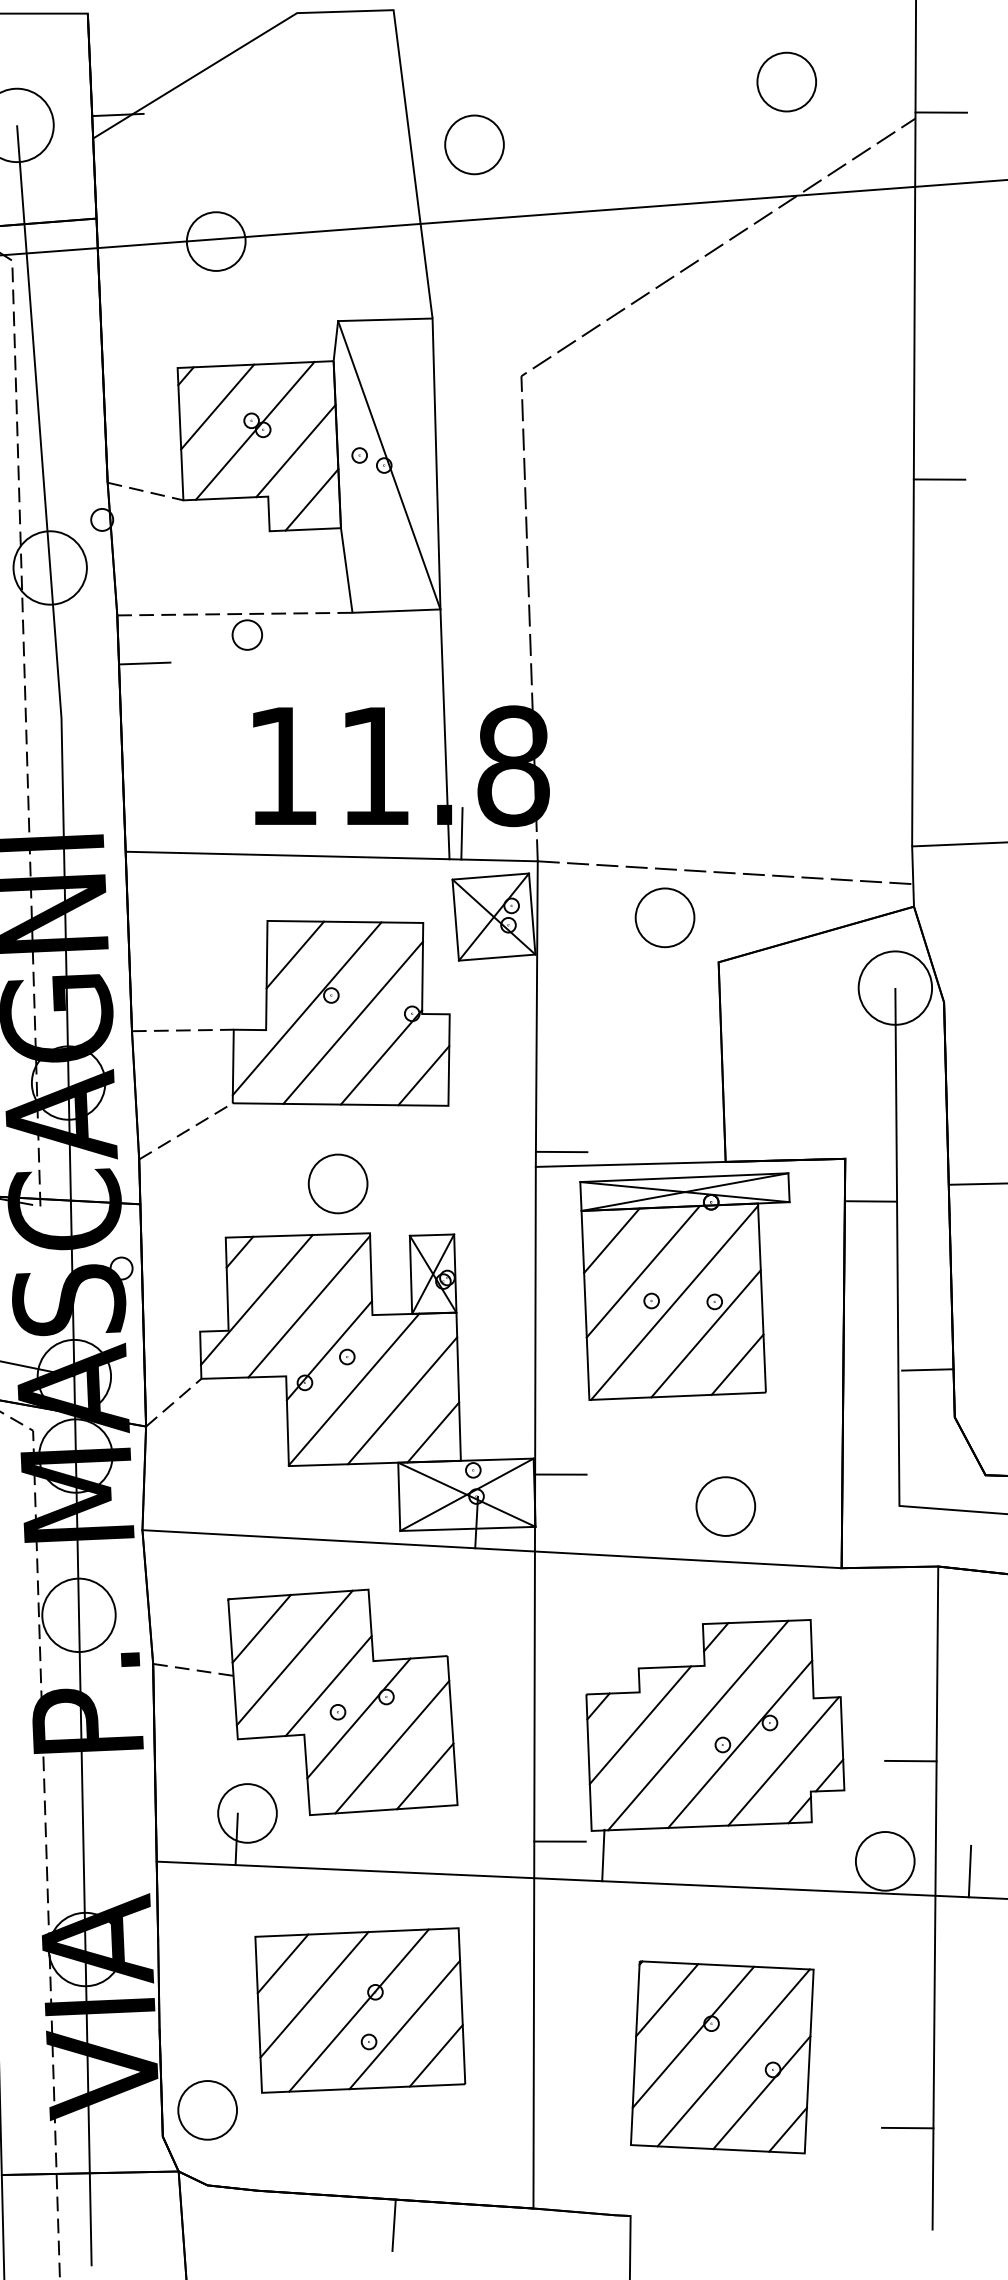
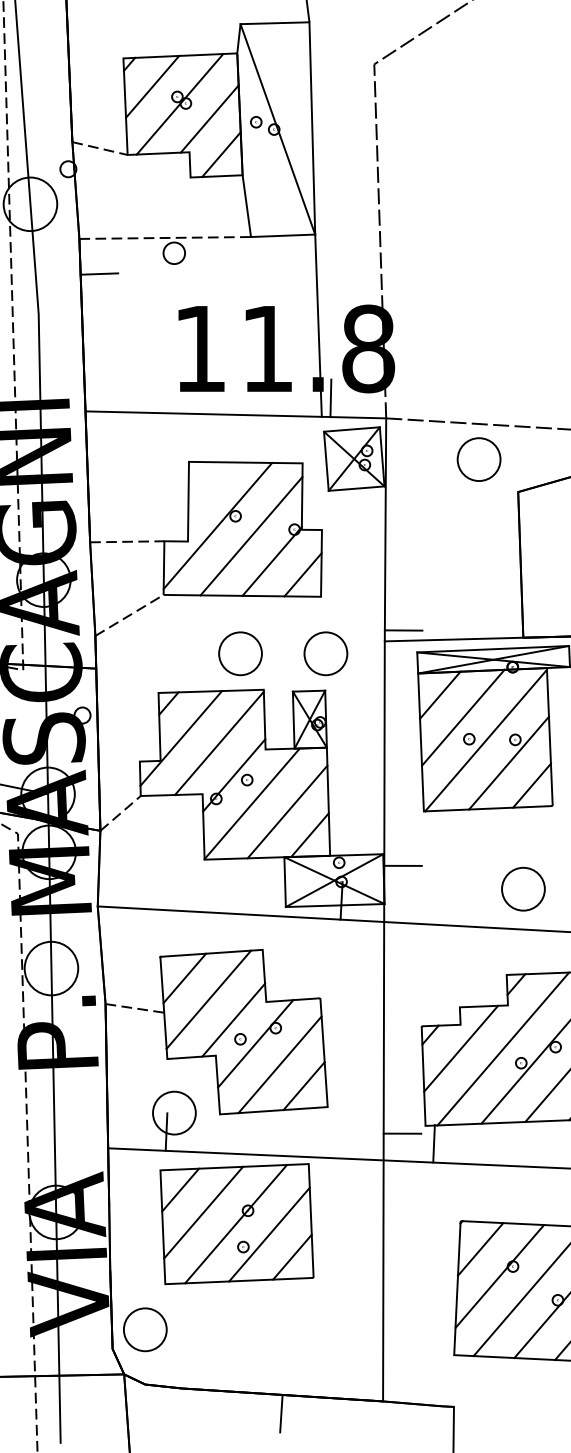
line: (295, 954) -> (209, 486), removed
part: (454, 1183) -> (325, 653), added
part: (360, 2010) -> (237, 1224), moved

